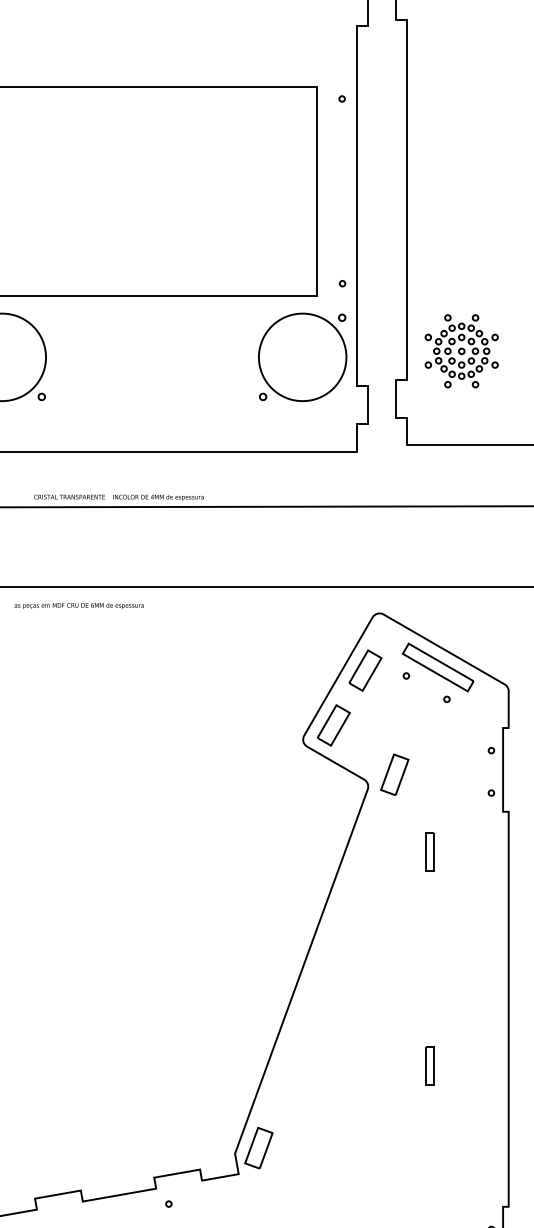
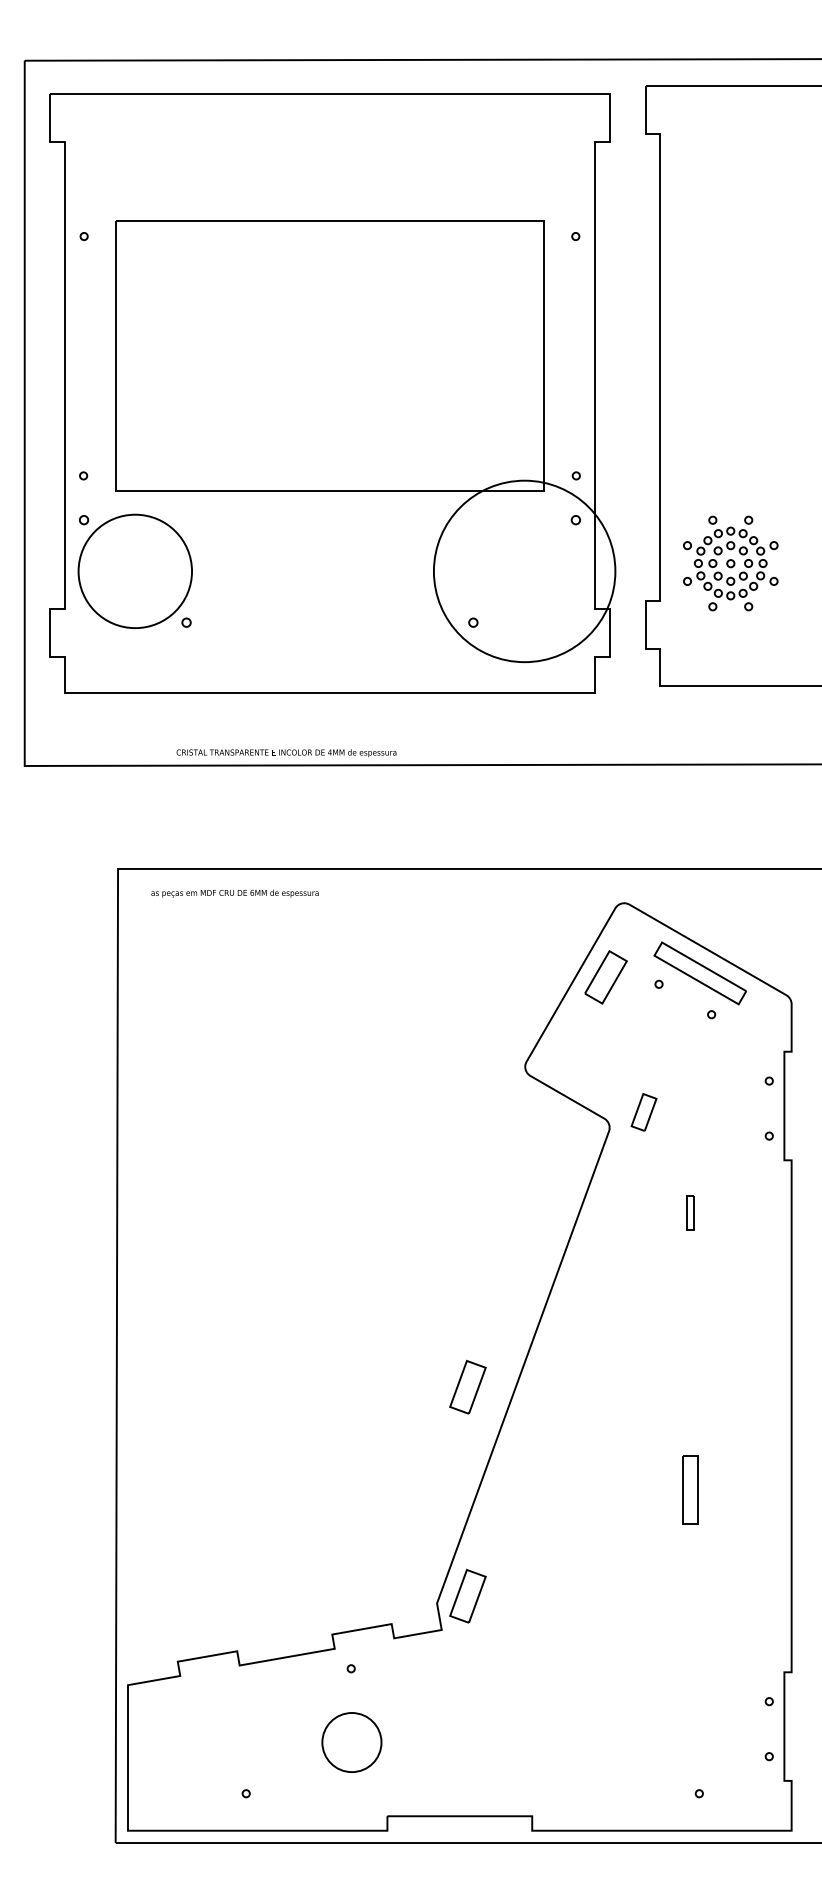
circle: (302, 357) -> (524, 571), size x1.6
part: (333, 725) -> (564, 1048), removed
part: (394, 774) -> (643, 1112), size x0.7
part: (429, 852) -> (689, 1212), size x0.7
part: (258, 986) -> (467, 1386), added
part: (429, 1065) -> (689, 1489), size x1.4

